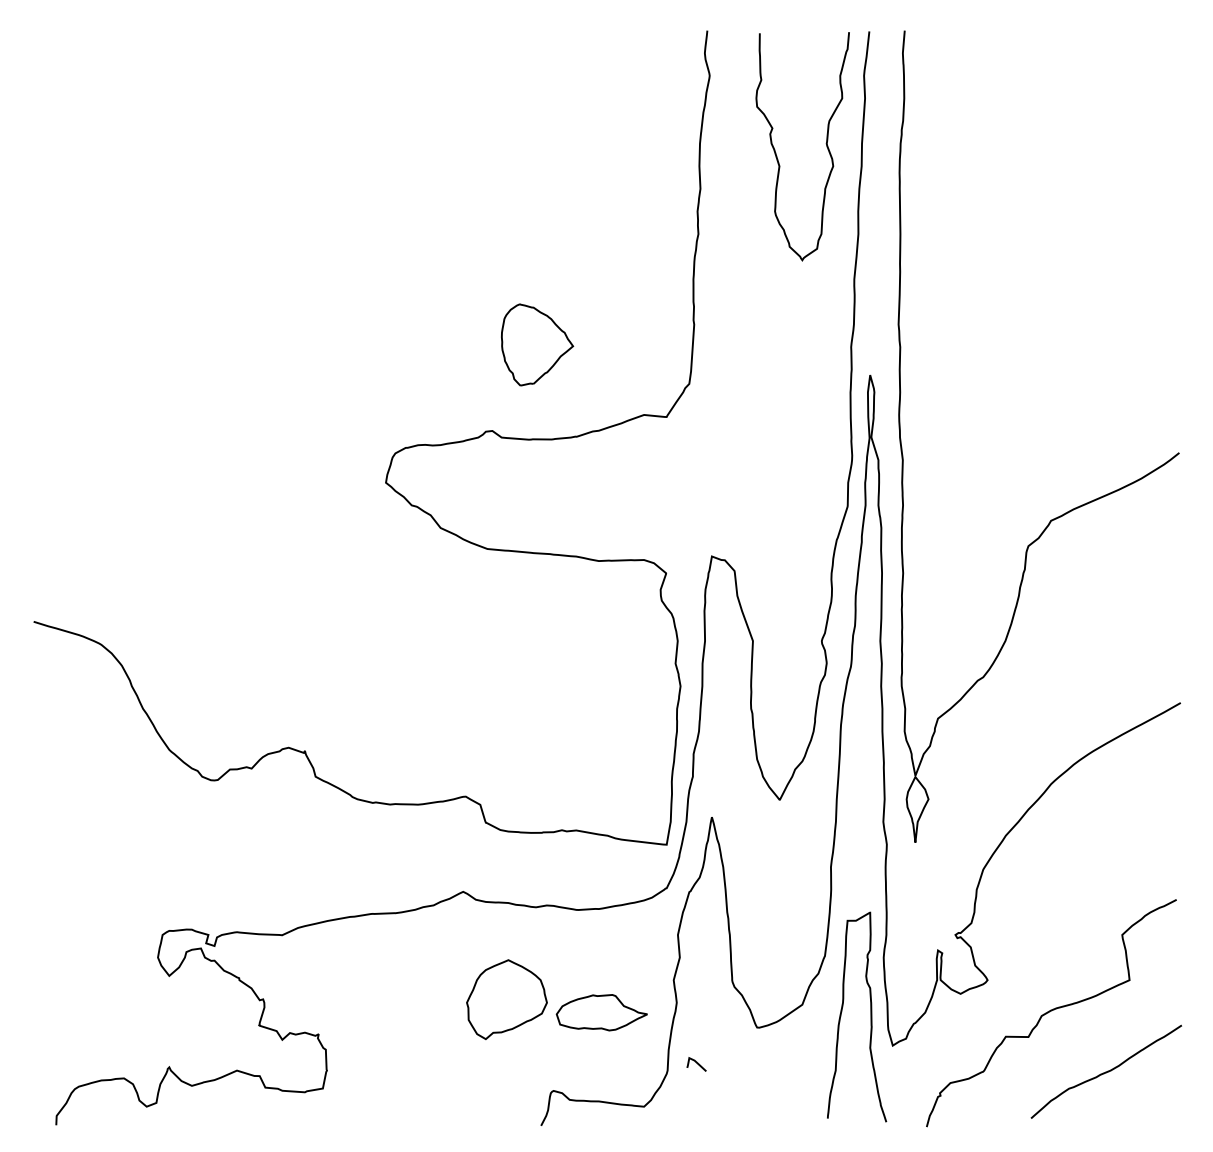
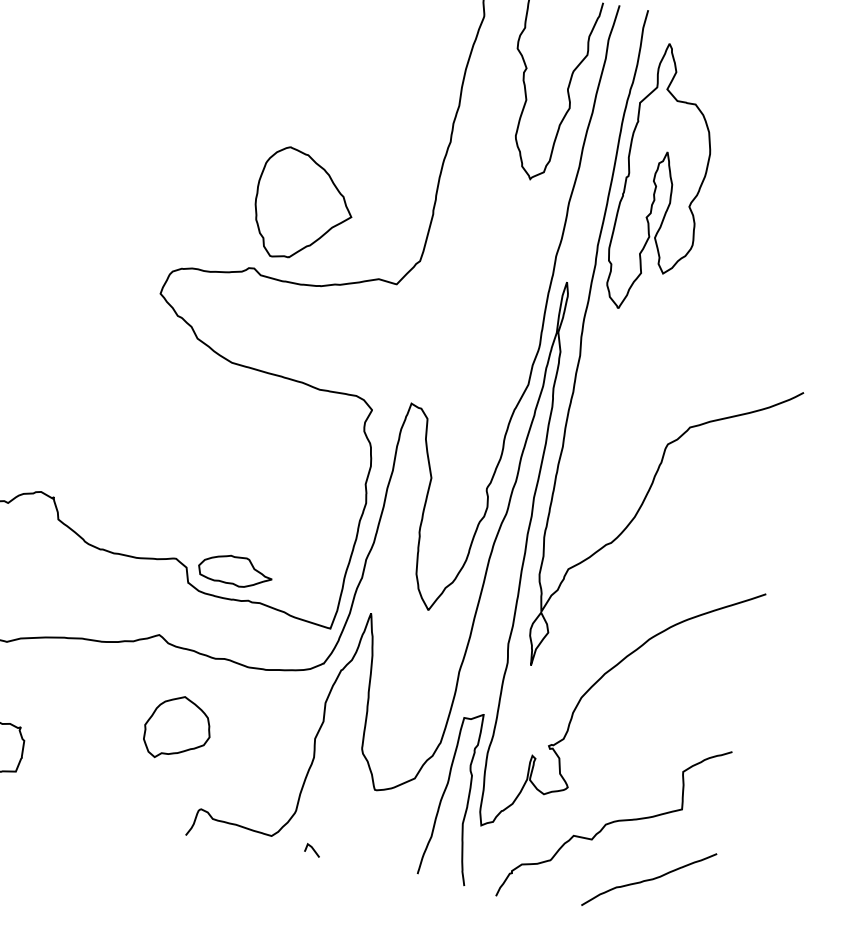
part: (969, 226) -> (670, 177), added
part: (537, 344) -> (303, 205), size x1.67
part: (601, 1012) -> (235, 570), moved
curve: (696, 1063) -> (312, 849), moved

